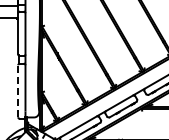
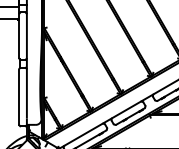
line: (18, 91) -> (19, 97), dashed -> solid

